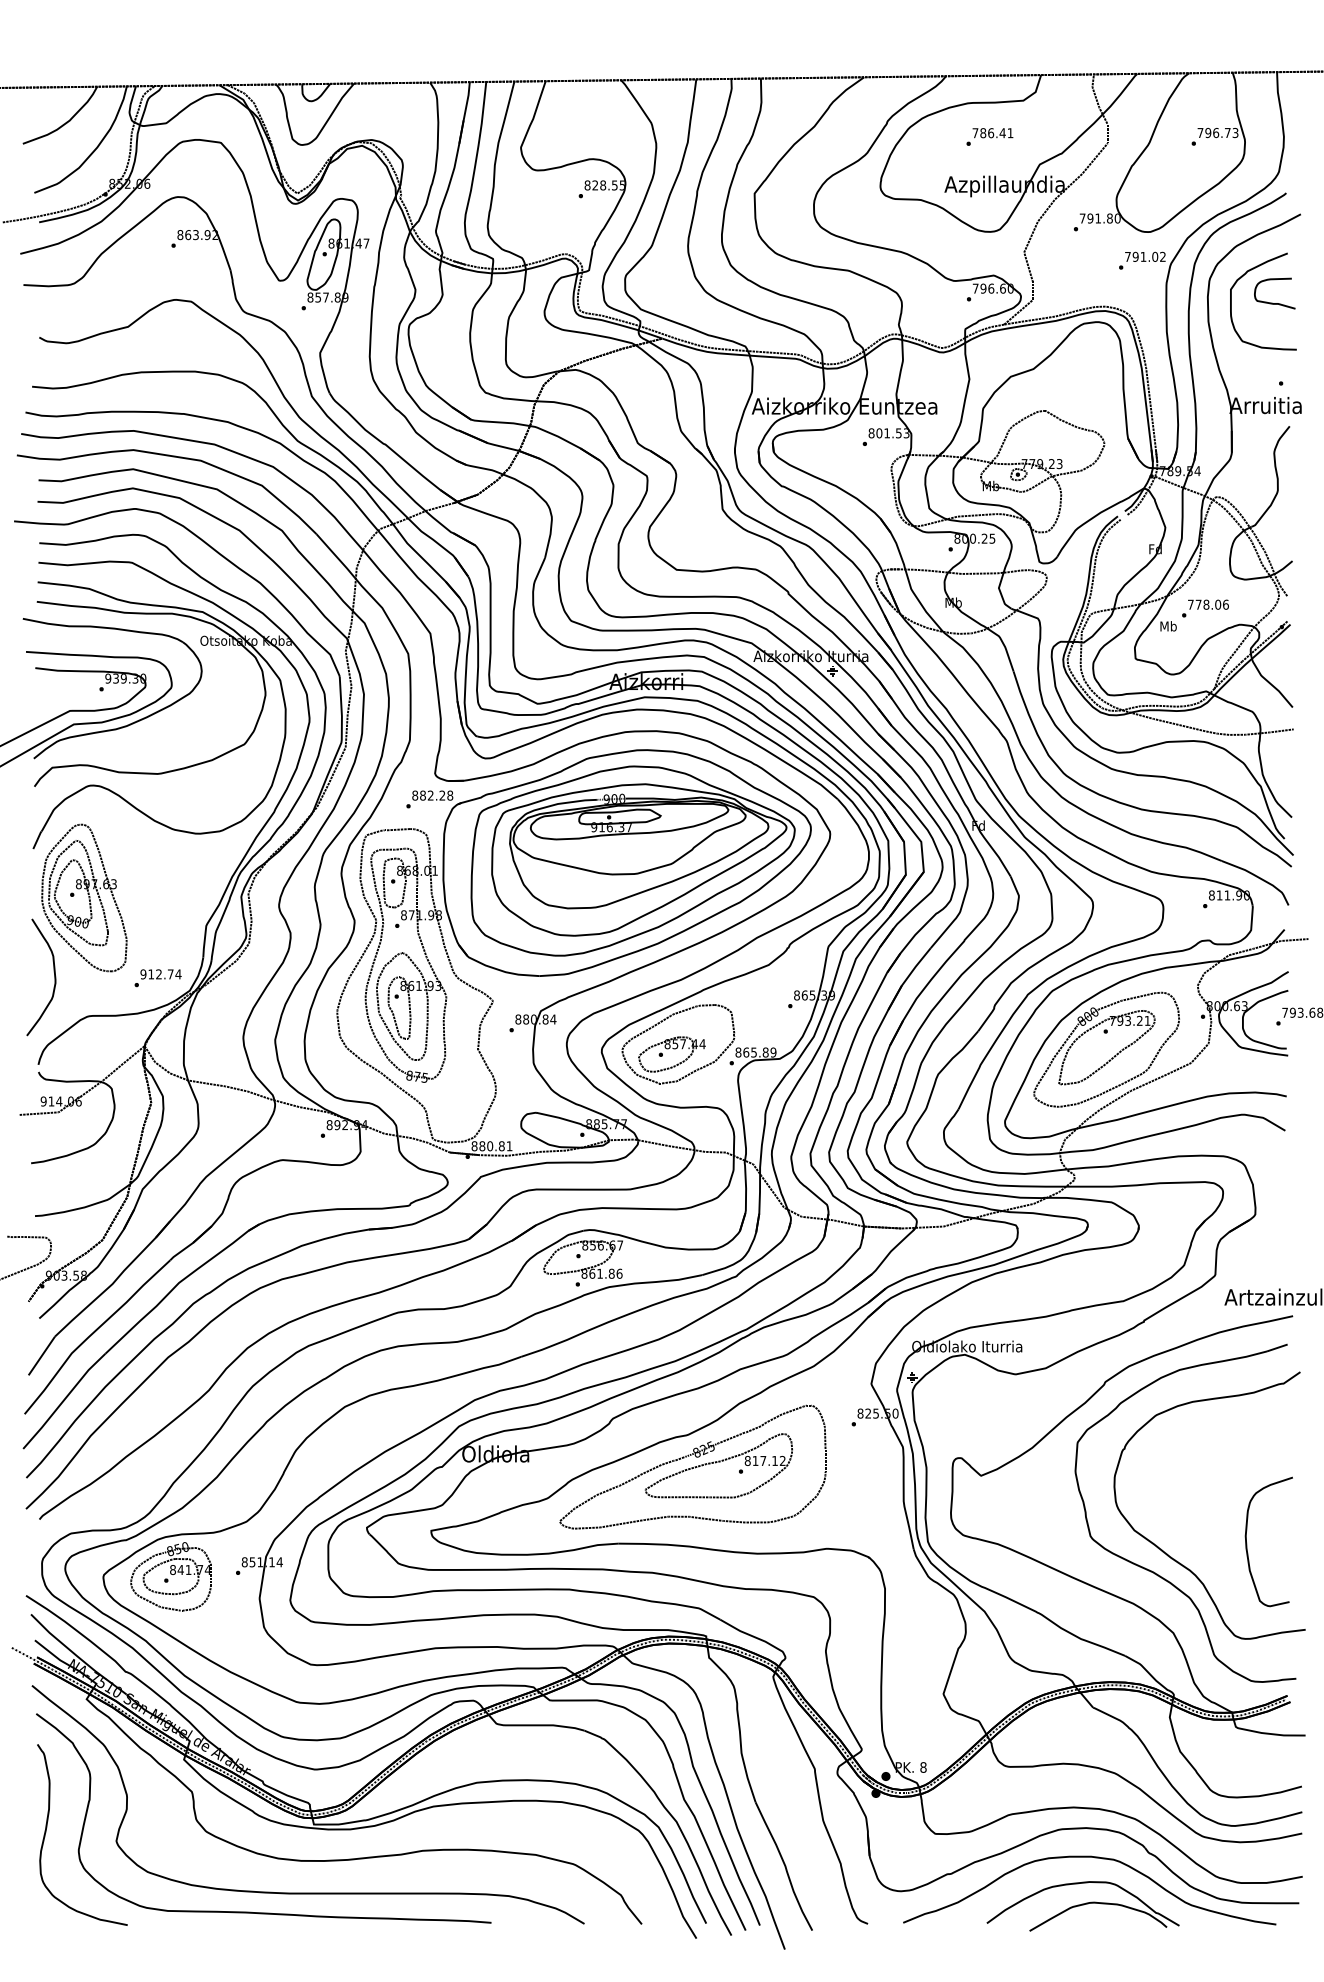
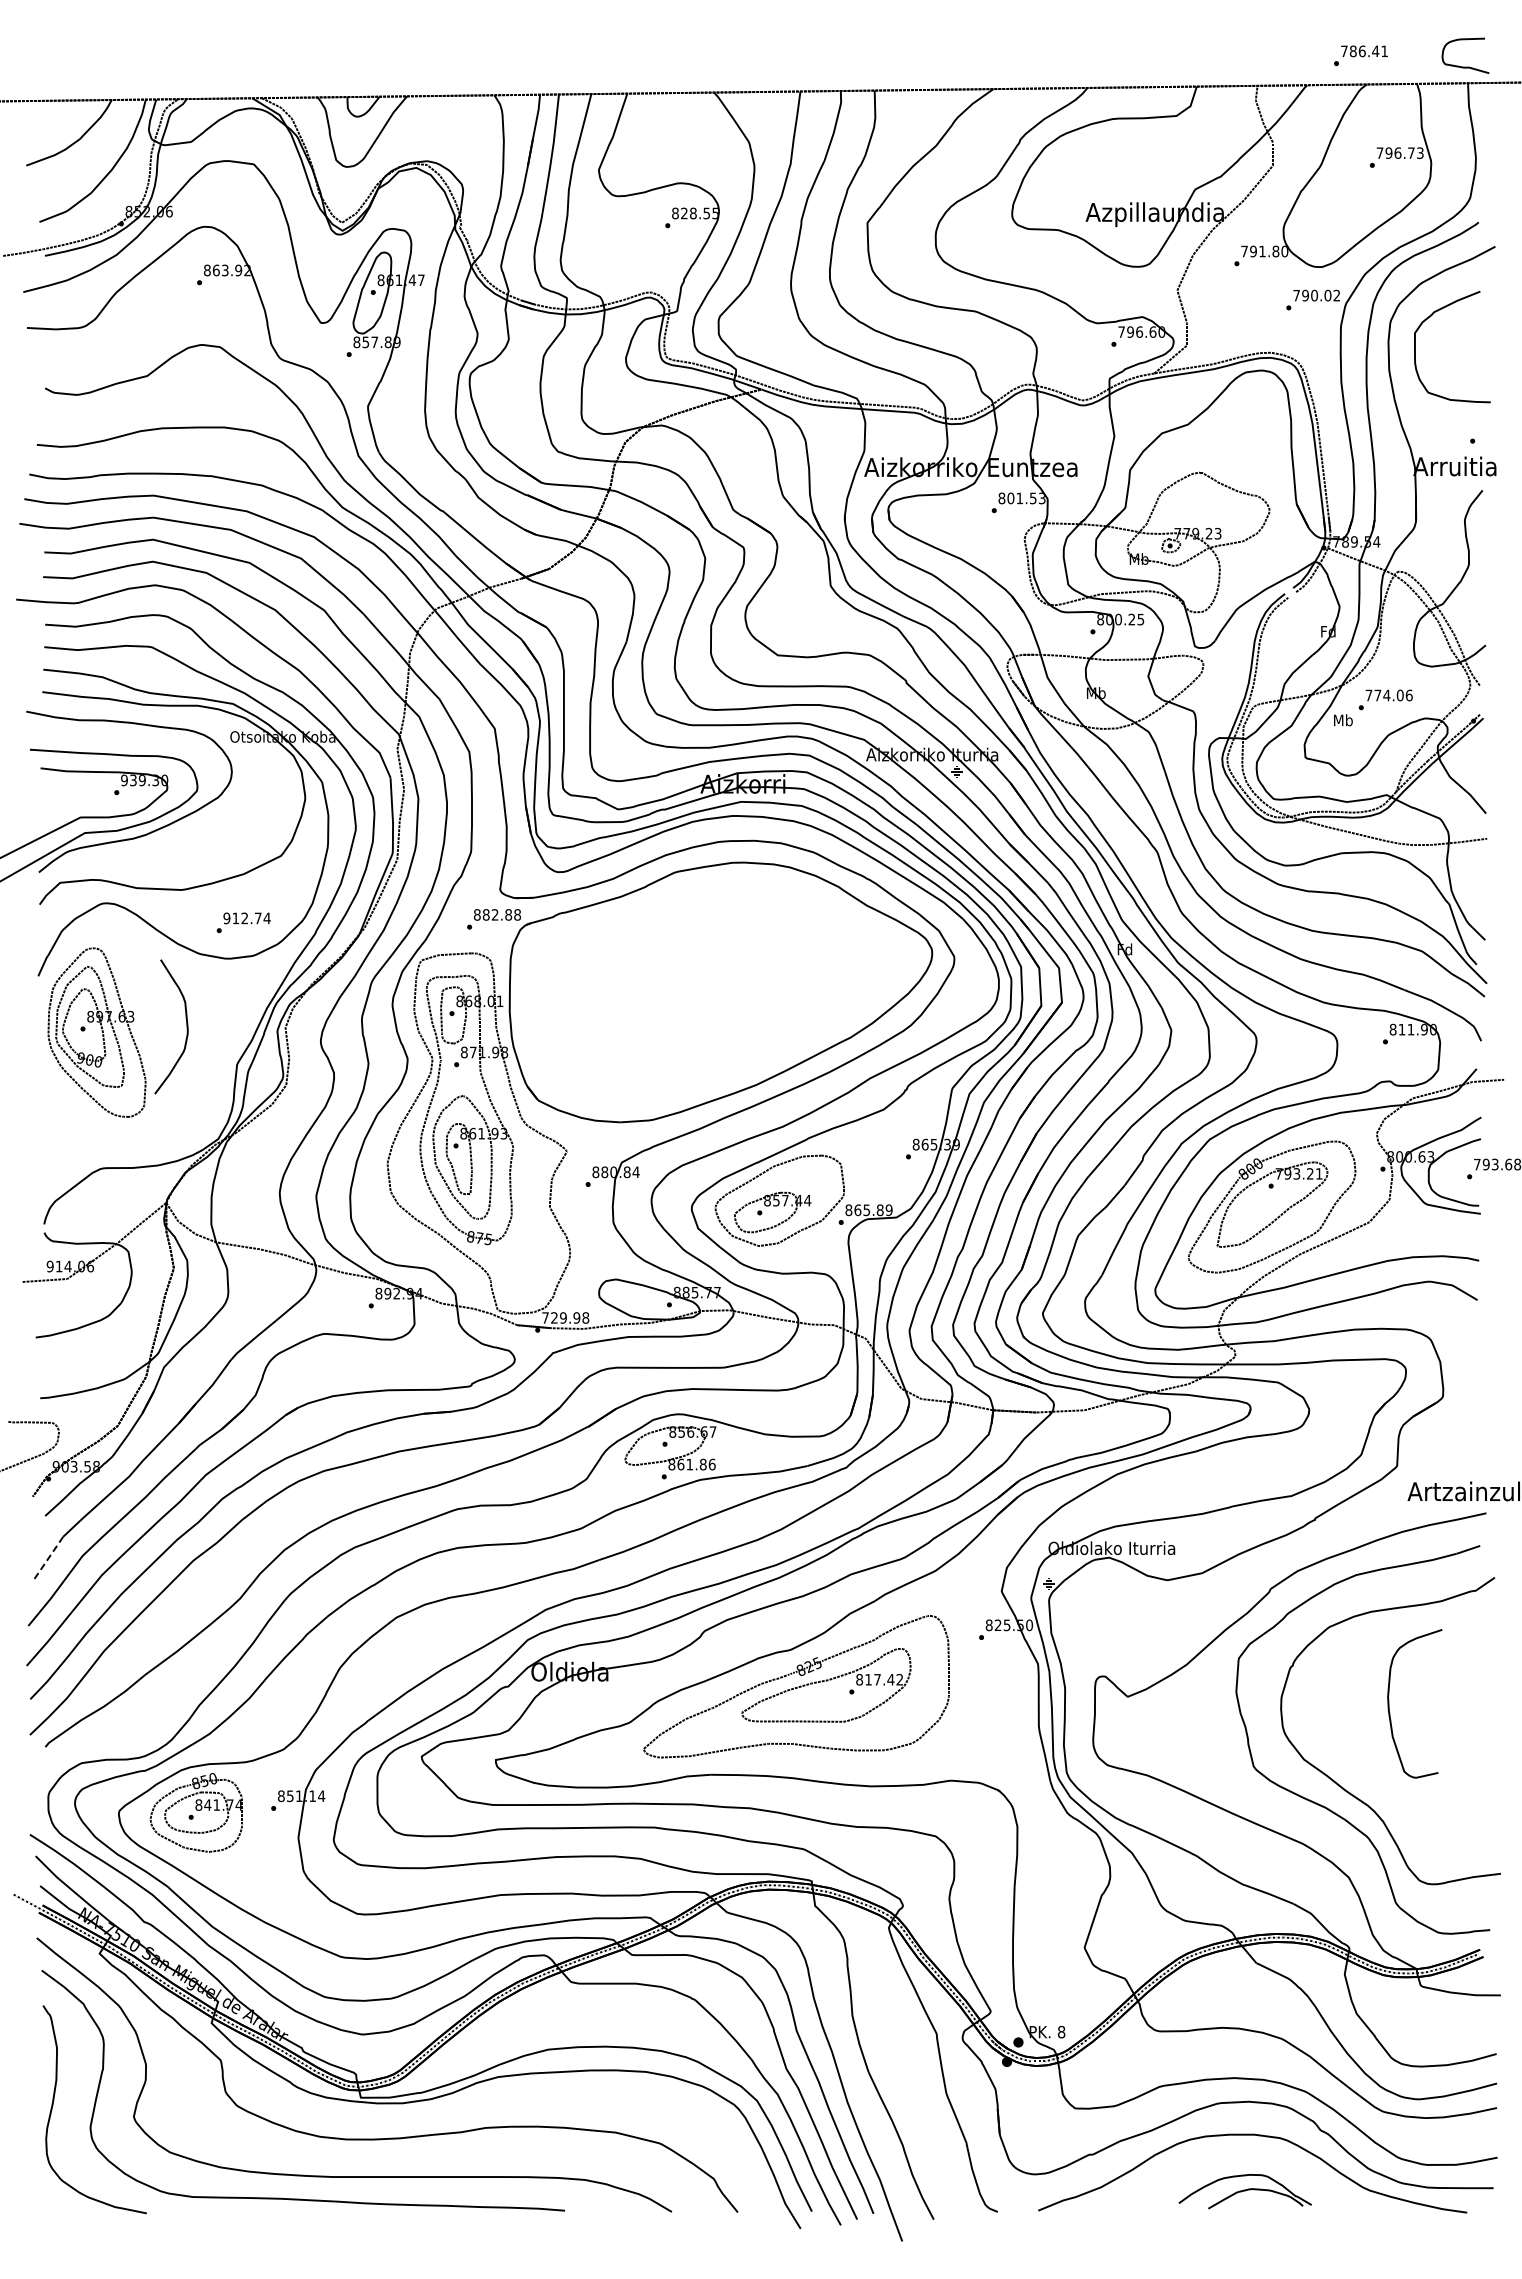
text: (989, 136) -> (1360, 55), moved
text: (1143, 256) -> (1314, 295), 791.02 -> 790.02
curve: (1274, 302) -> (1465, 66), moved
text: (1206, 604) -> (1386, 695), 778.06 -> 774.06
text: (442, 795) -> (508, 914), 882.28 -> 882.88
part: (632, 860) -> (727, 989), removed
curve: (54, 977) -> (186, 1026), moved
text: (157, 977) -> (243, 922), moved
text: (491, 1145) -> (565, 1317), 880.81 -> 729.98
line: (42, 1356) -> (48, 1559), solid -> dashed
text: (774, 1460) -> (890, 1679), 817.12 -> 817.42
curve: (1247, 1541) -> (1389, 1703), moved
part: (1083, 1906) -> (1245, 2191), size x0.6

